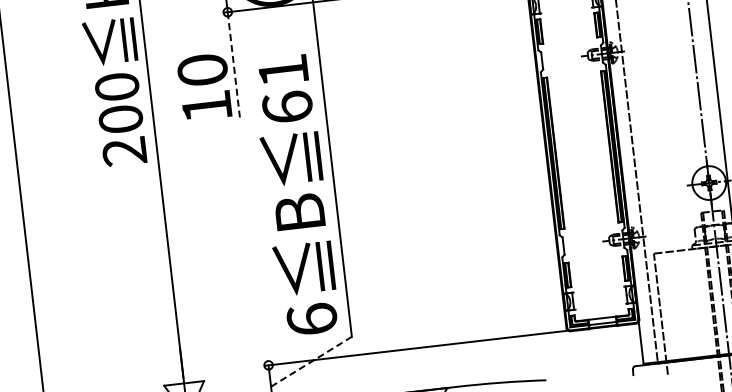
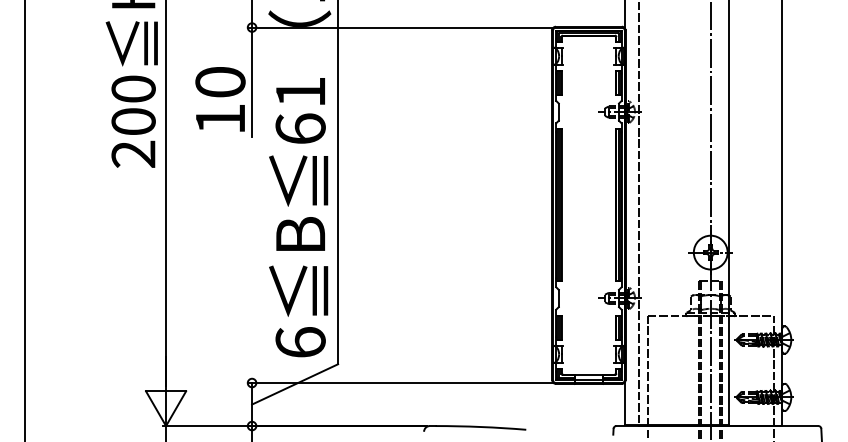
line: (234, 66) -> (252, 82), dashed -> solid
line: (311, 361) -> (295, 384), dashed -> solid

